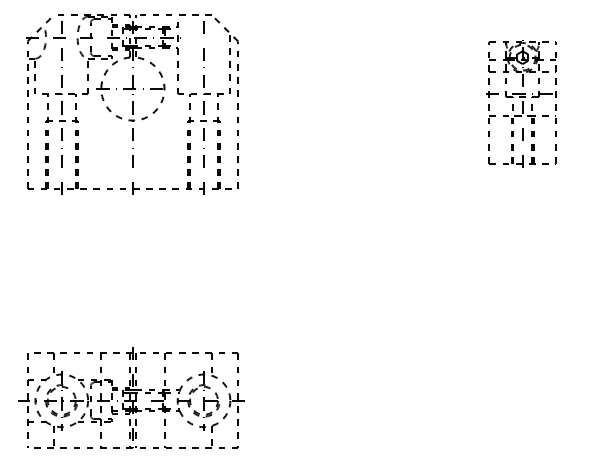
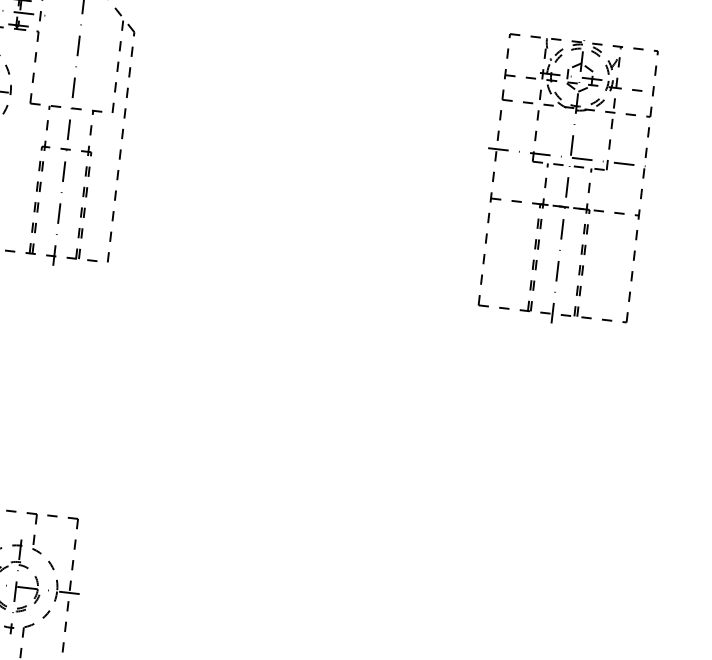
part: (520, 104) -> (563, 181), size x1.43

